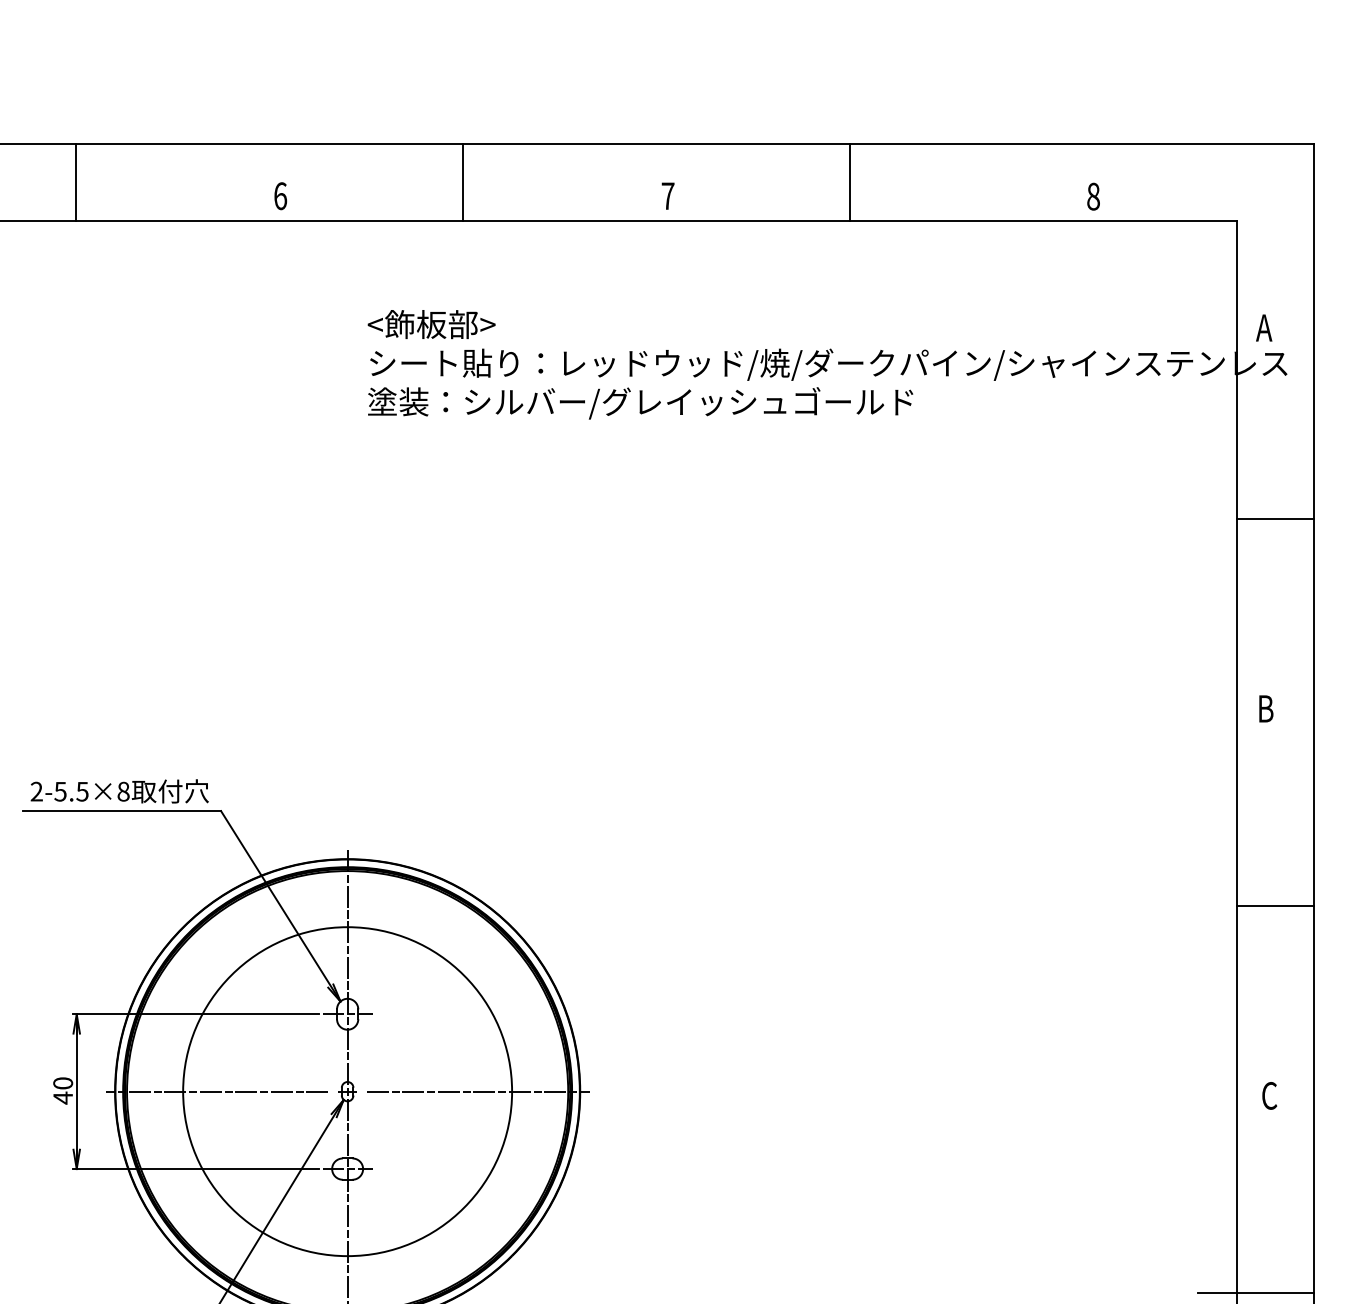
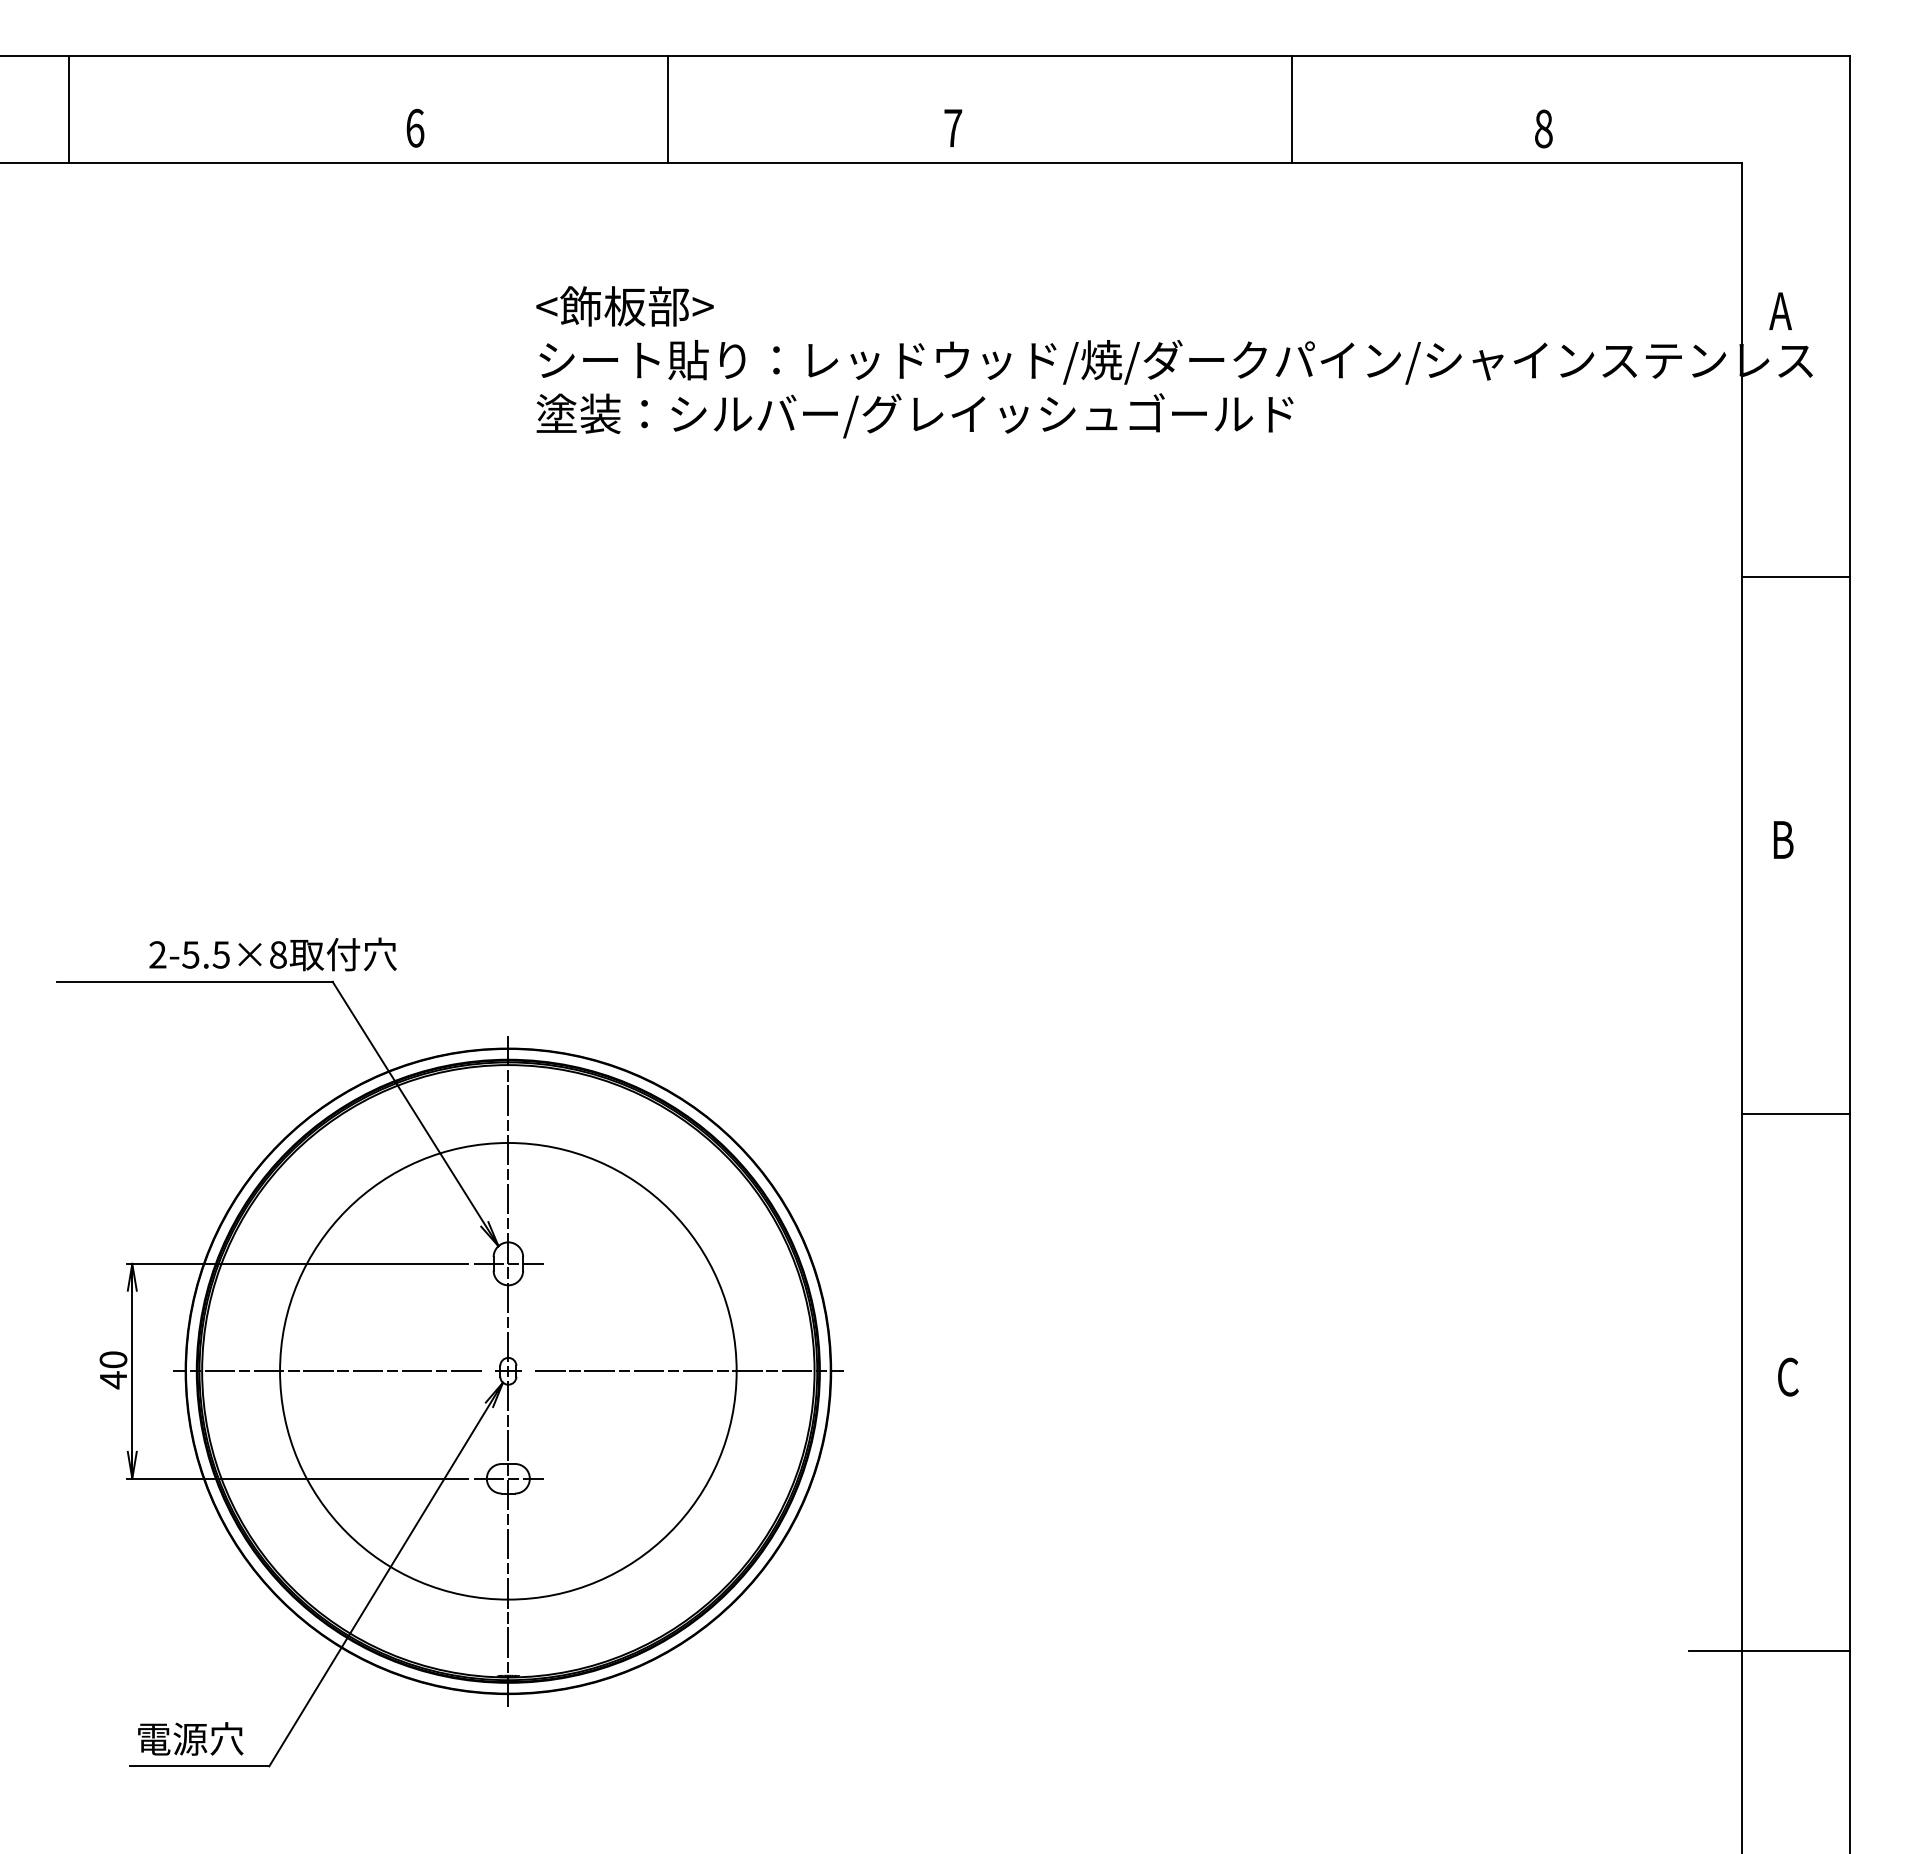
line: (75, 182) -> (68, 109), moved
line: (849, 182) -> (1292, 109), moved
text: (119, 791) -> (272, 954), moved

